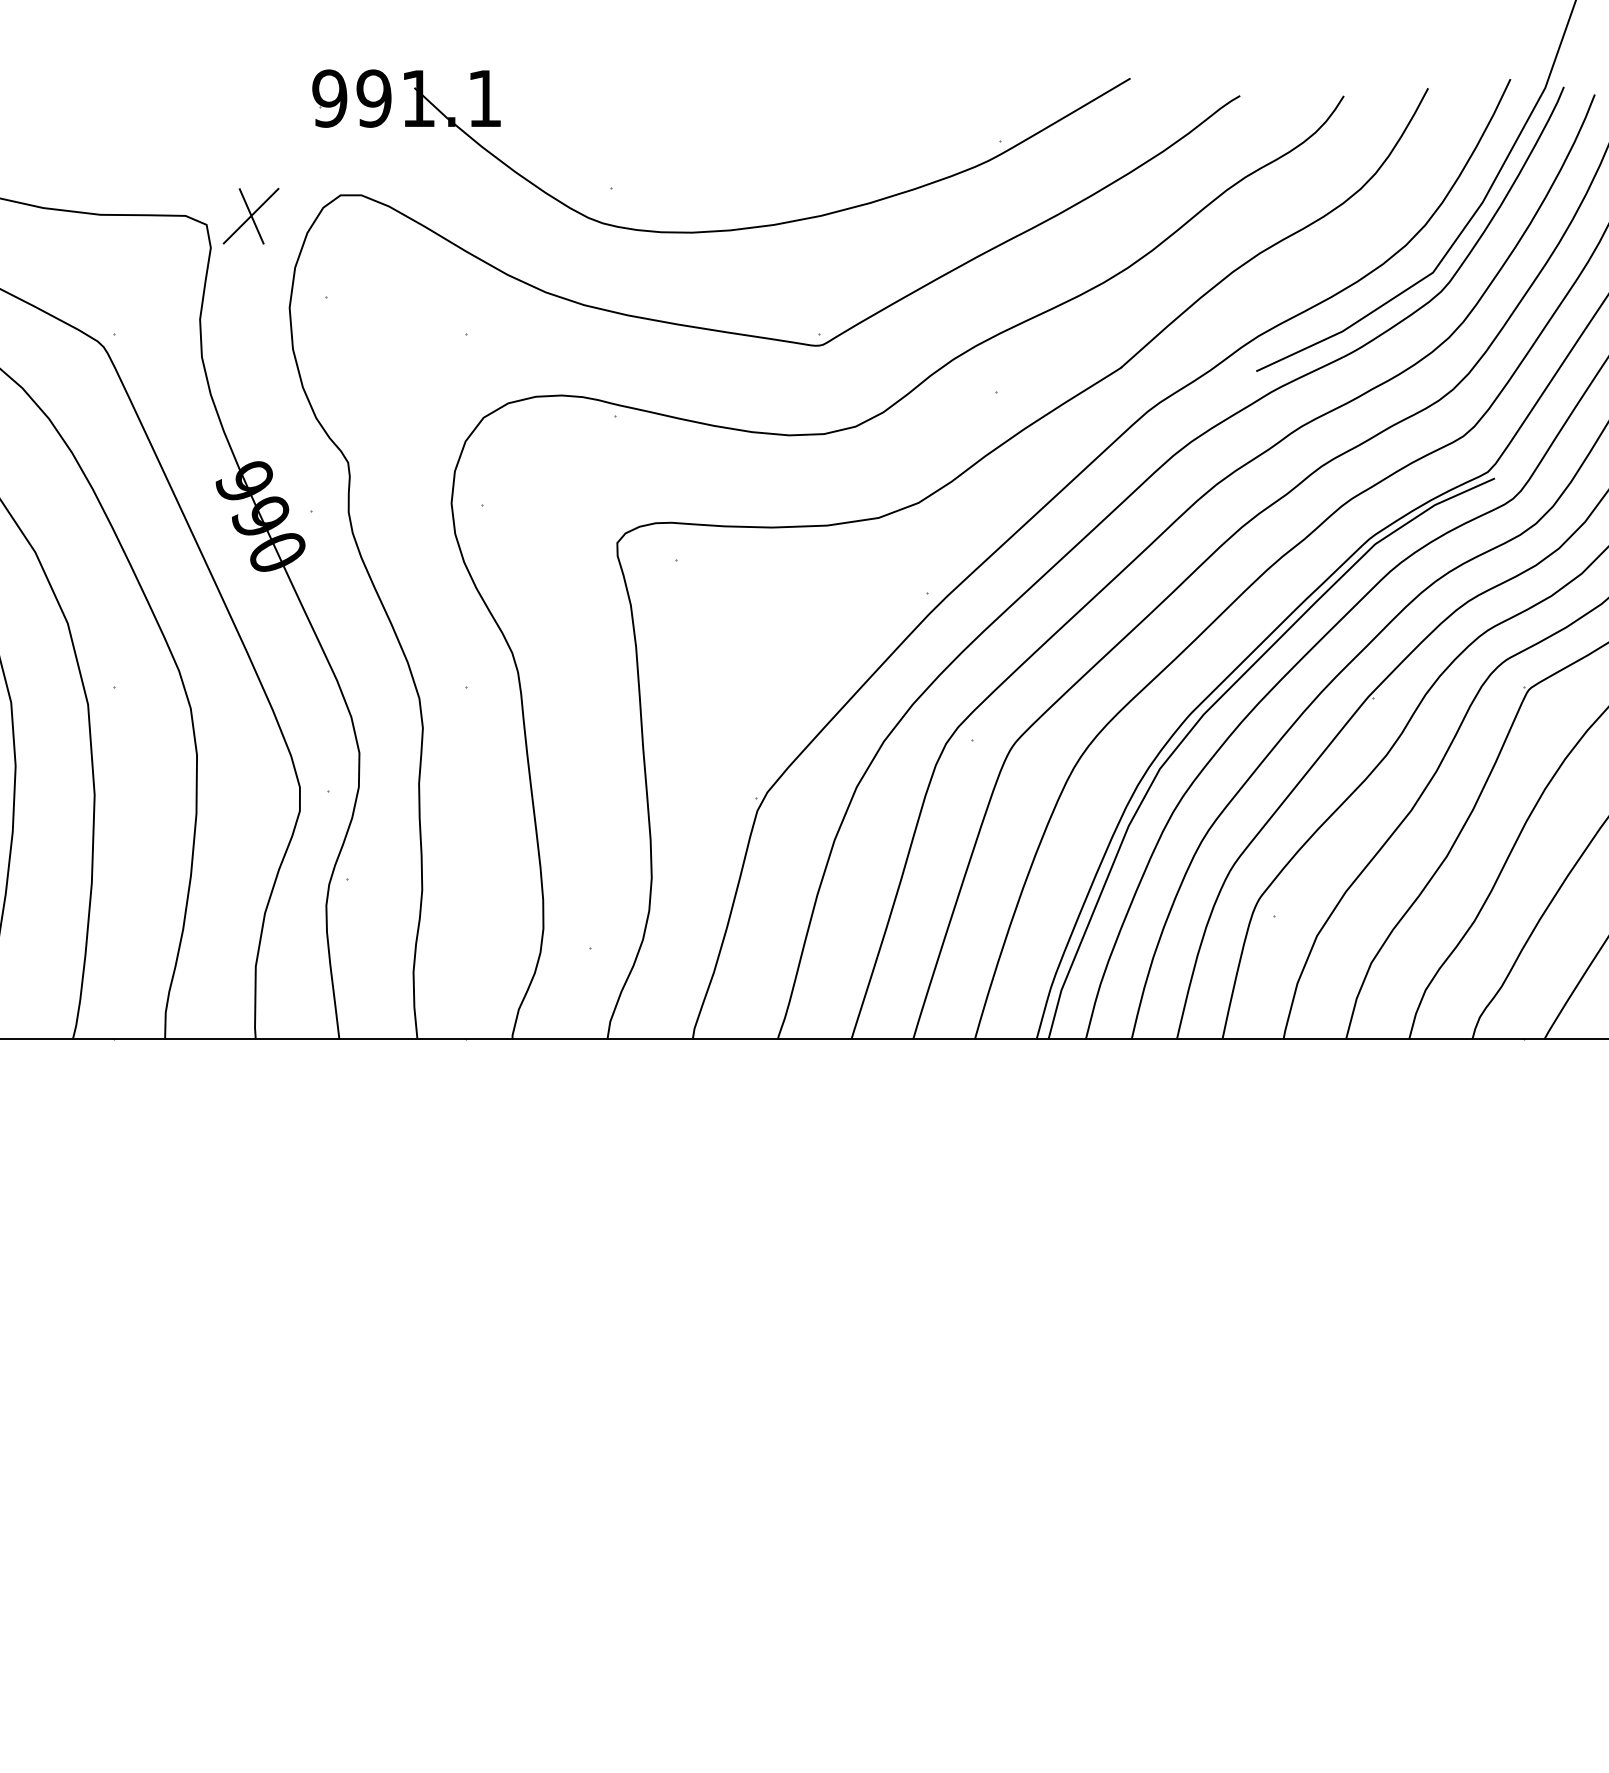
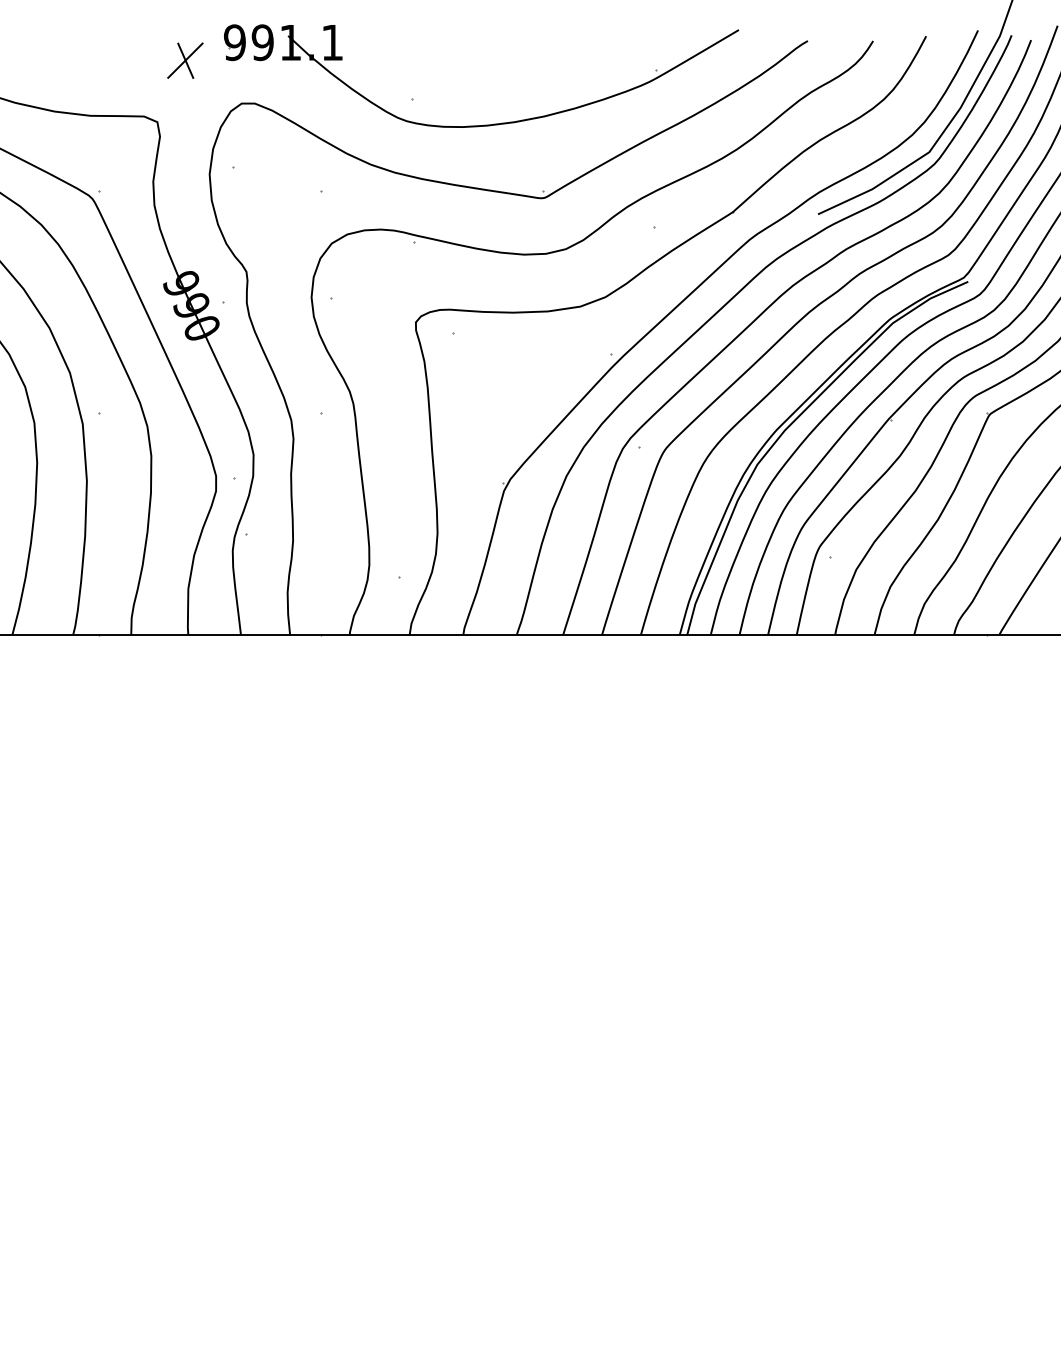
part: (251, 215) -> (185, 60), moved

